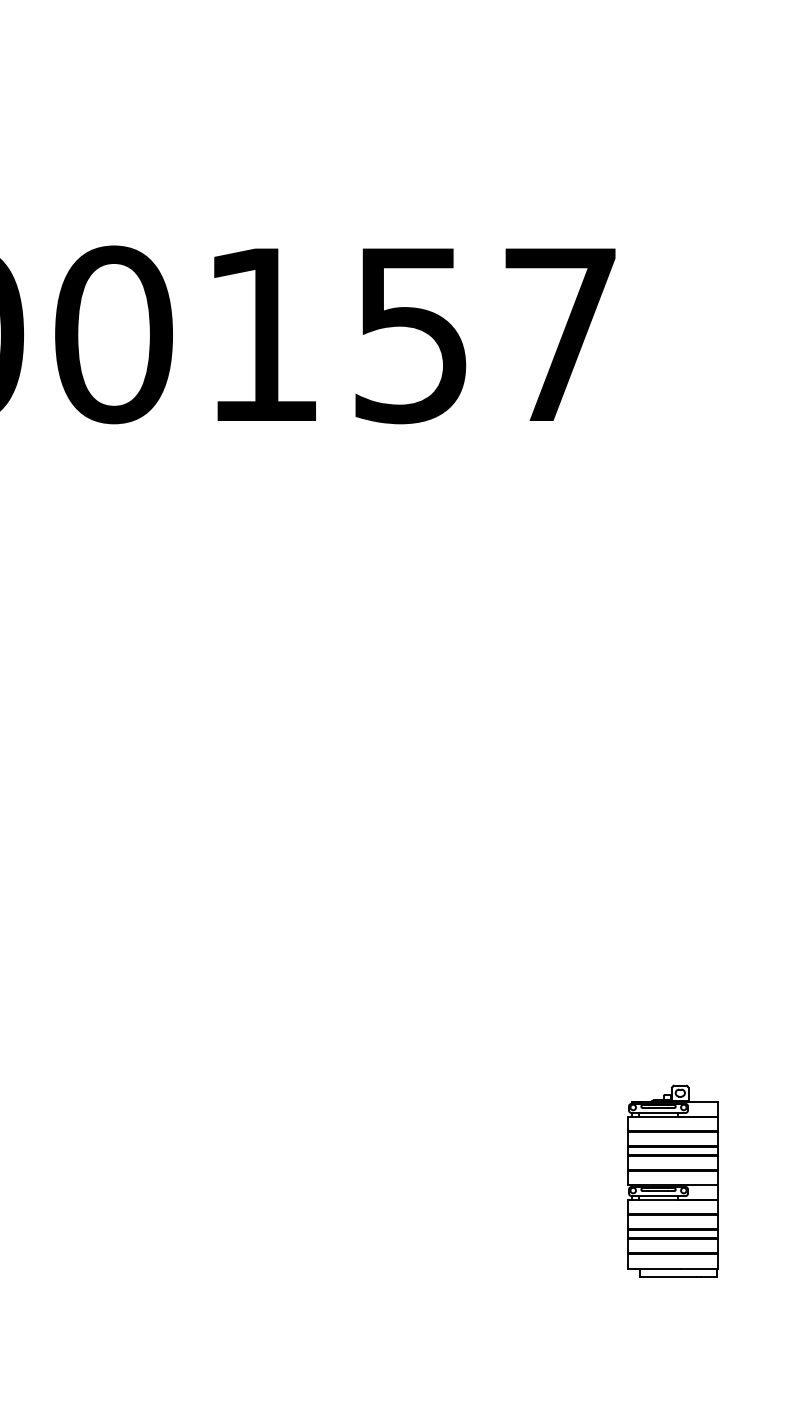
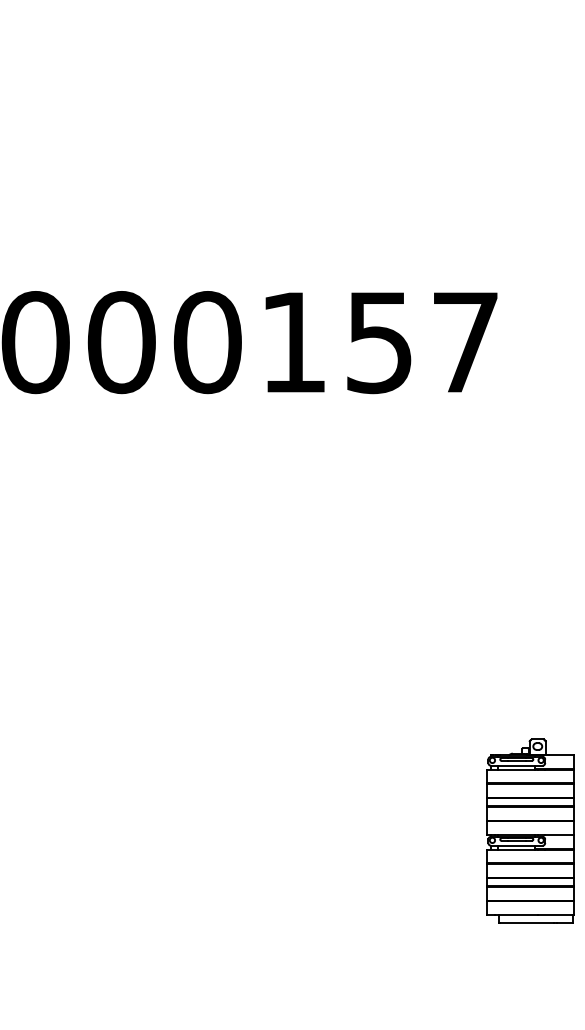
part: (672, 1179) -> (530, 830), size x1.67

